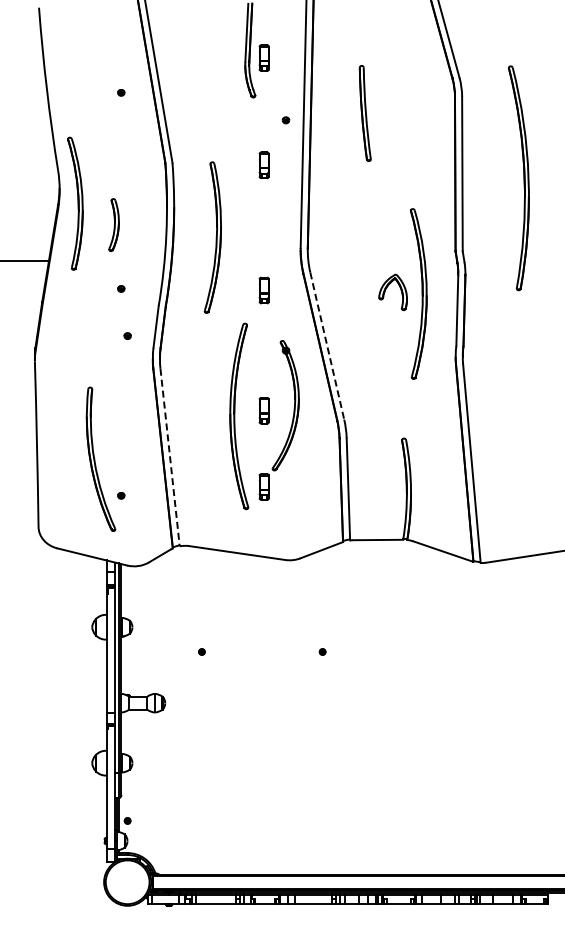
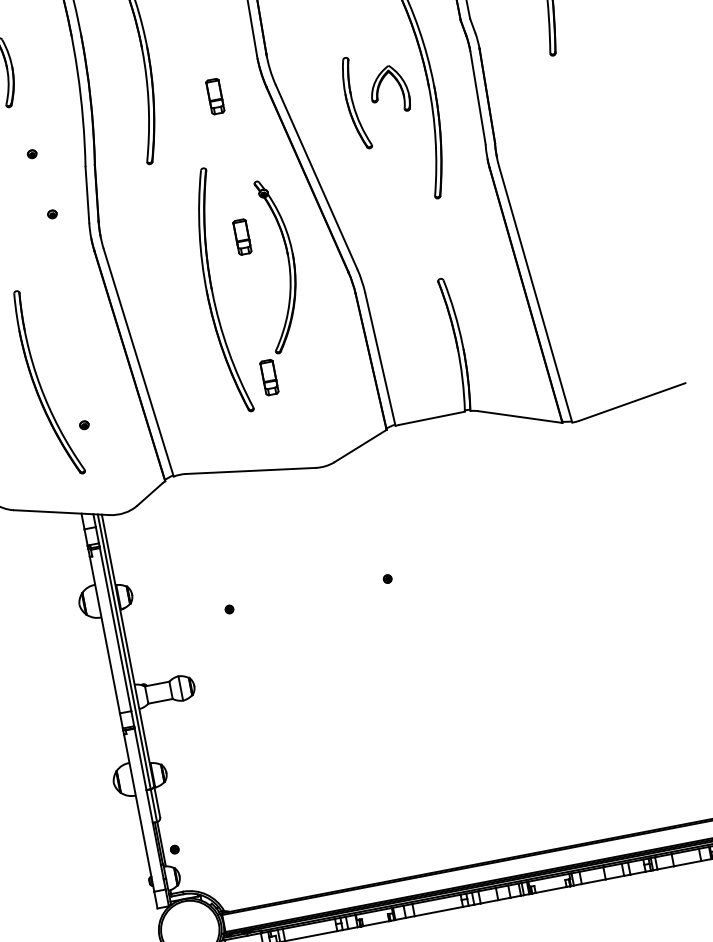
part: (263, 290) -> (214, 96), moved
part: (366, 297) -> (355, 103), added
line: (327, 346) -> (316, 177), dashed -> solid
part: (263, 410) -> (241, 236), moved
line: (170, 458) -> (139, 363), dashed -> solid

